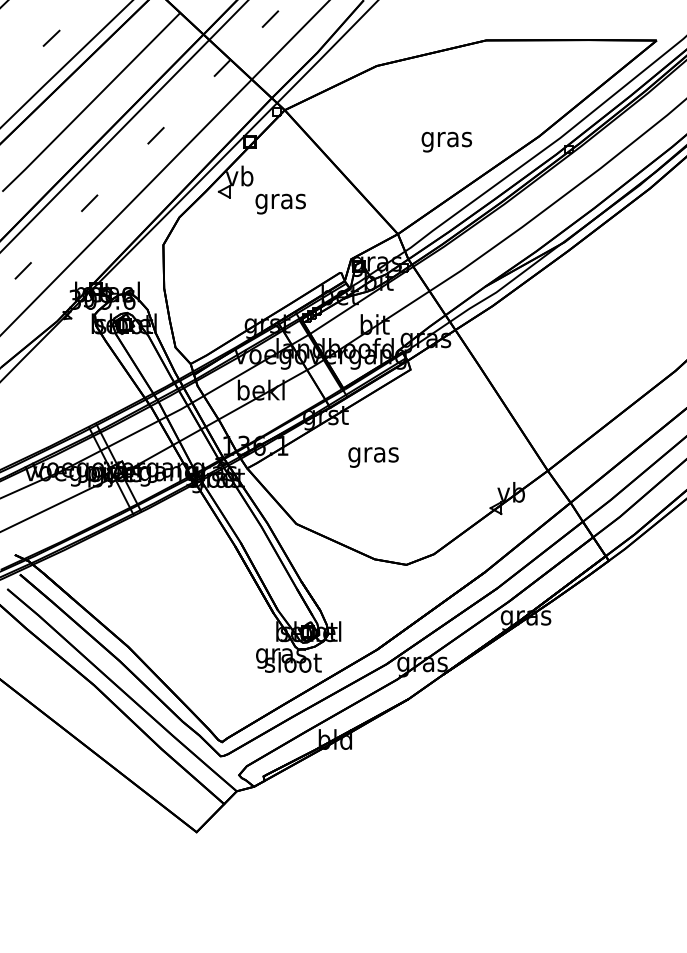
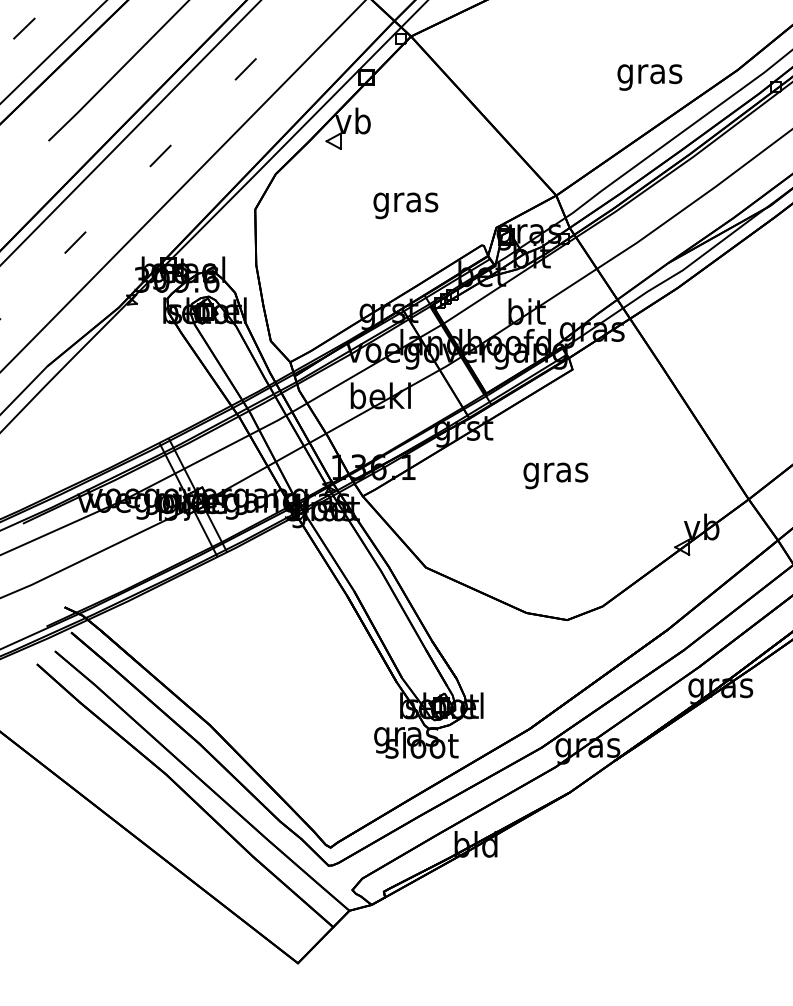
text: (446, 141) -> (649, 76), moved
text: (280, 203) -> (405, 205), moved
text: (373, 457) -> (555, 475), moved

